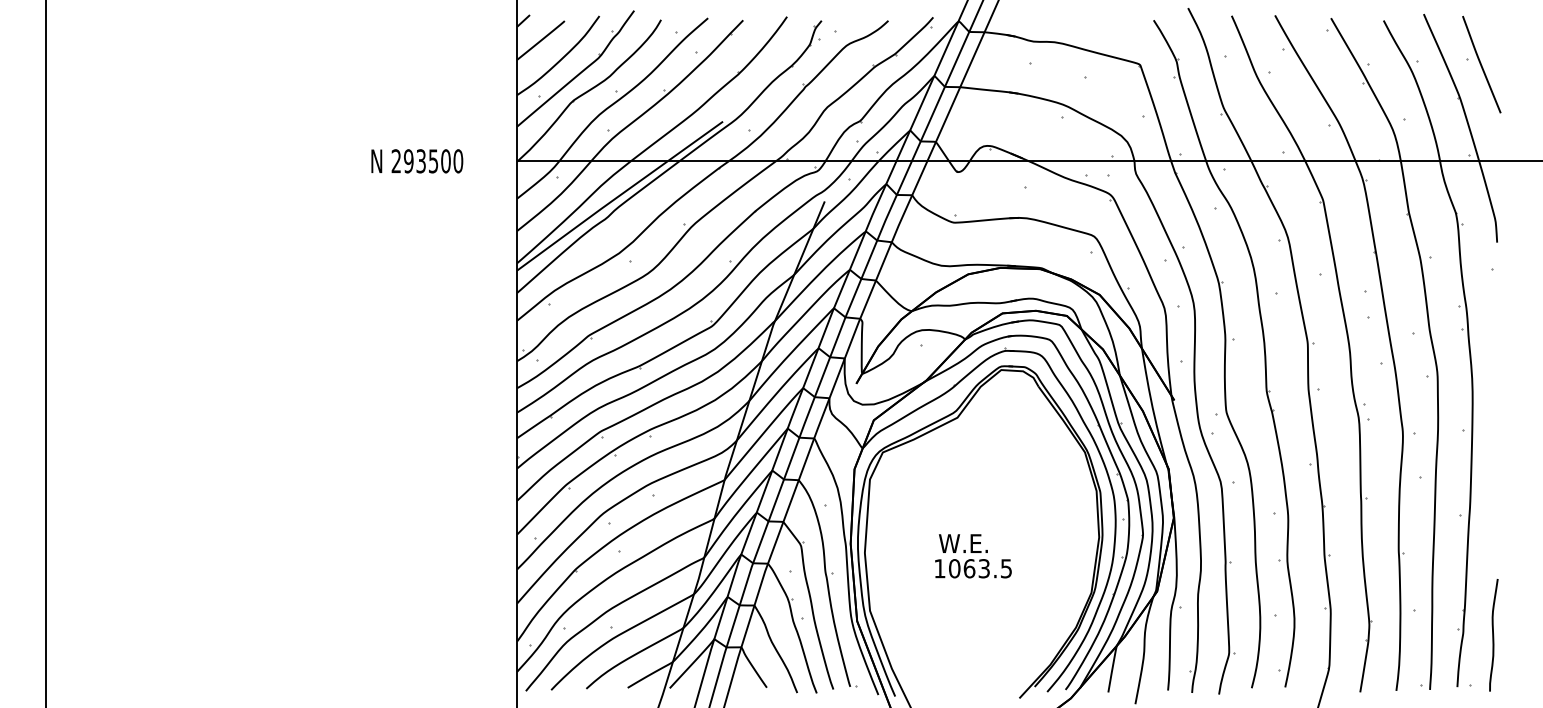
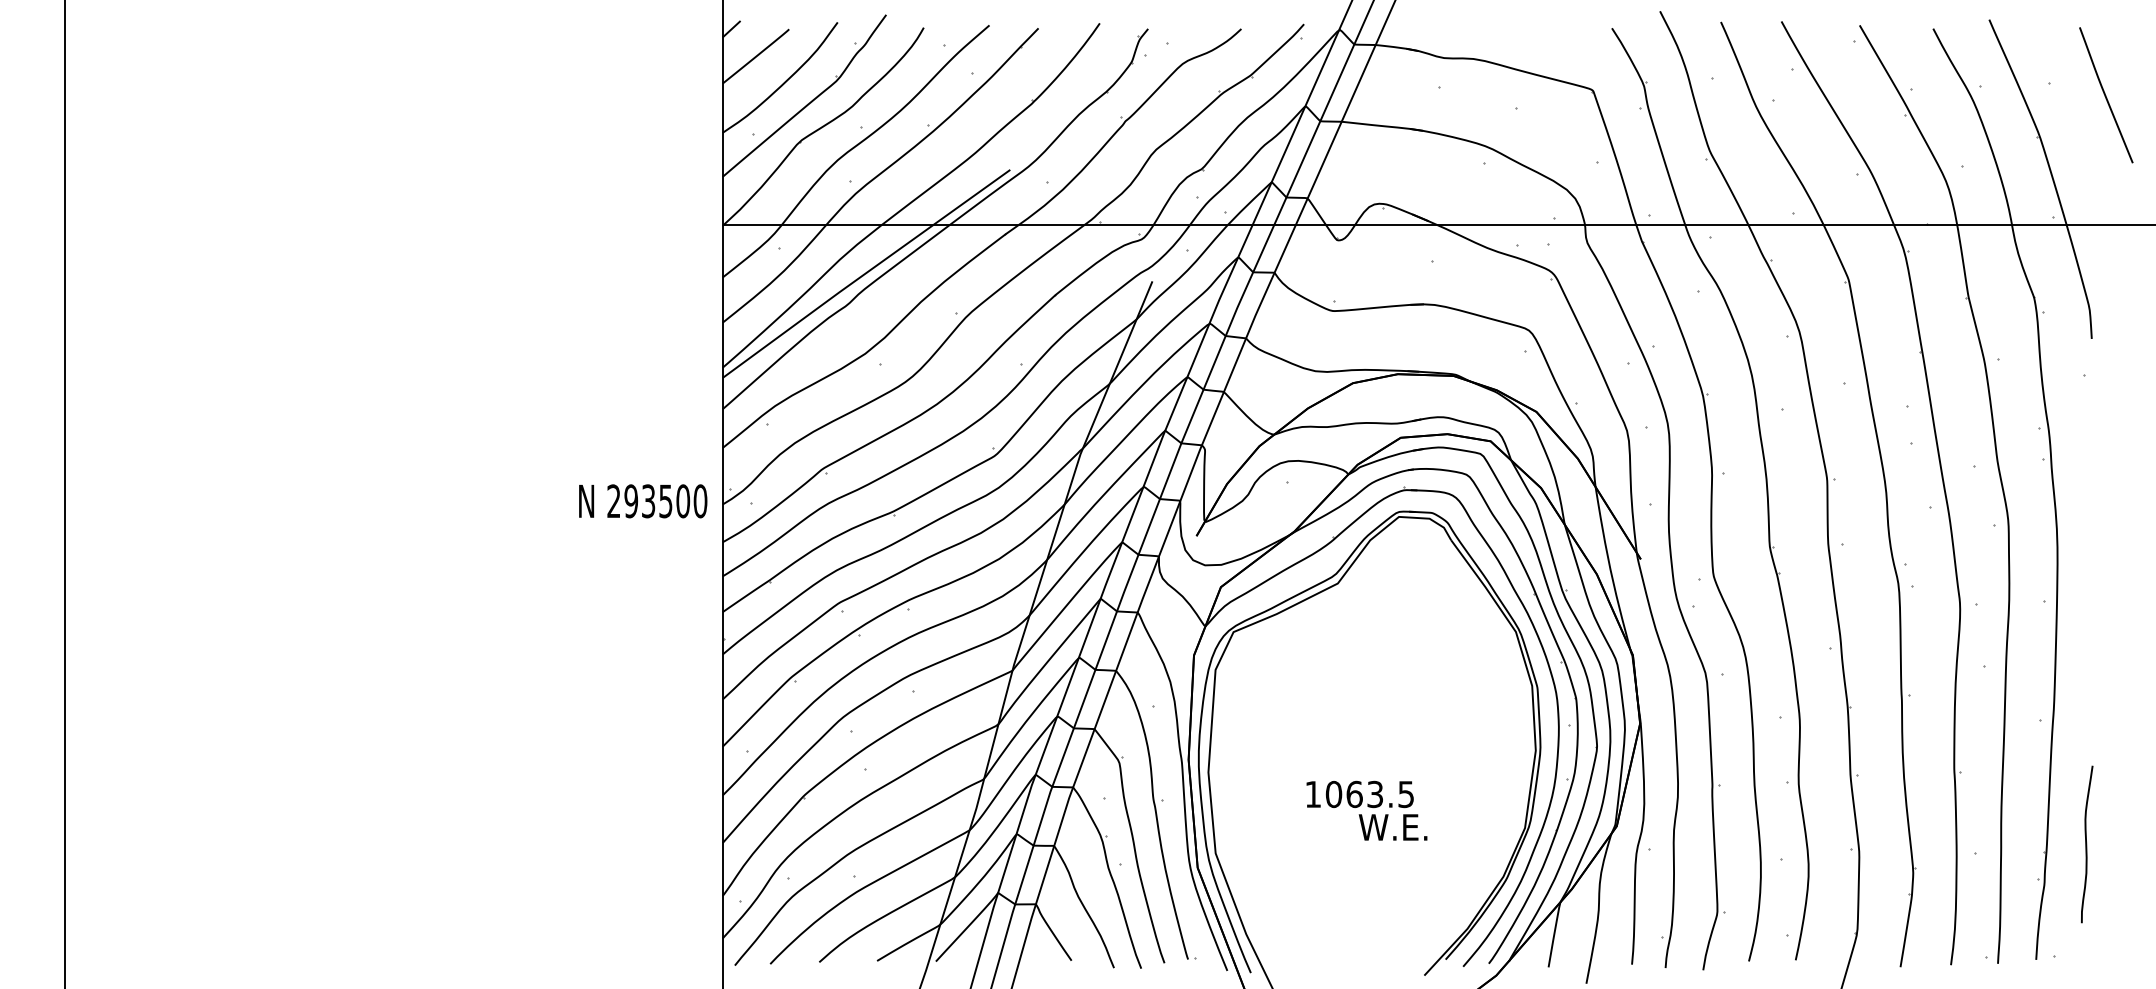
curve: (1481, 64) -> (2106, 95), moved
text: (417, 161) -> (643, 501), moved
text: (962, 543) -> (1392, 827), moved
curve: (1494, 635) -> (2087, 844), moved

